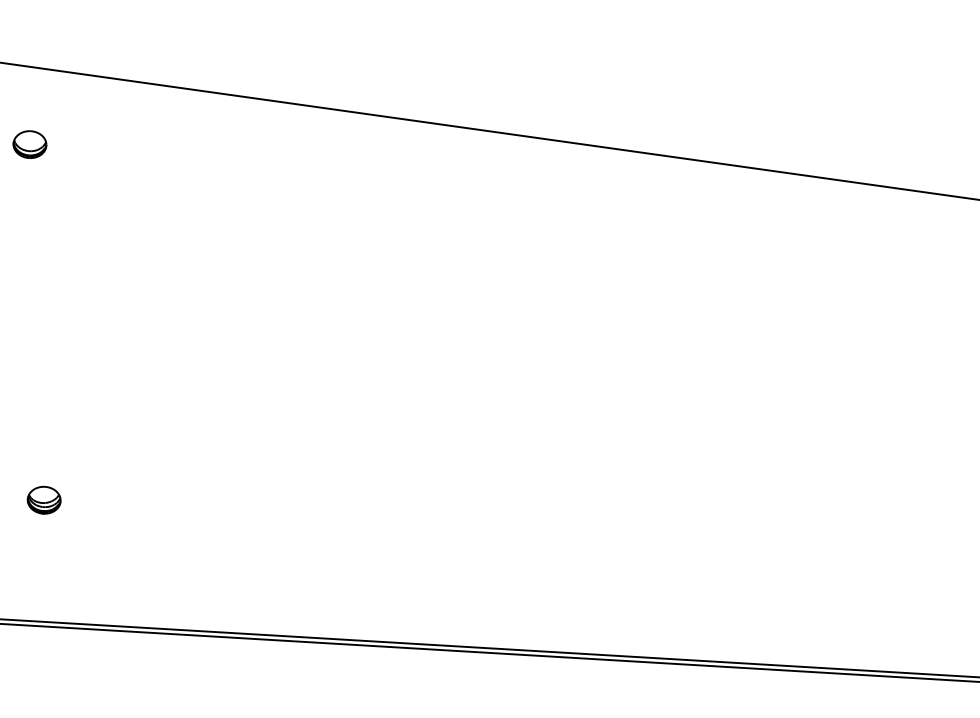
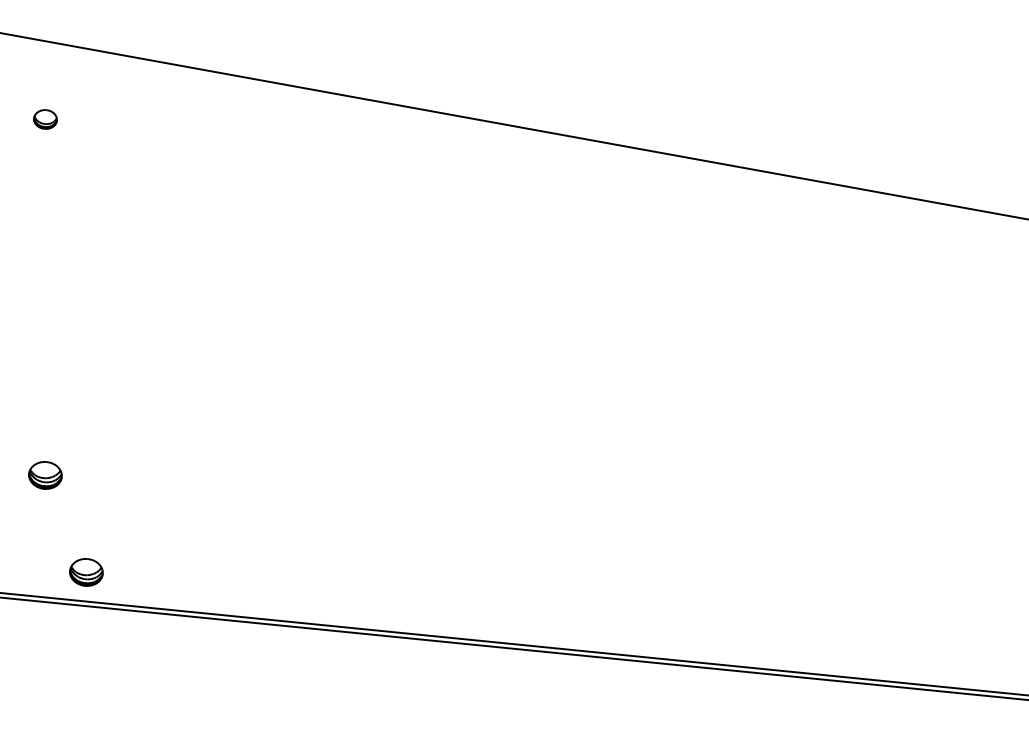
part: (29, 144) -> (45, 119), size x0.7
part: (89, 595) -> (86, 572), added

